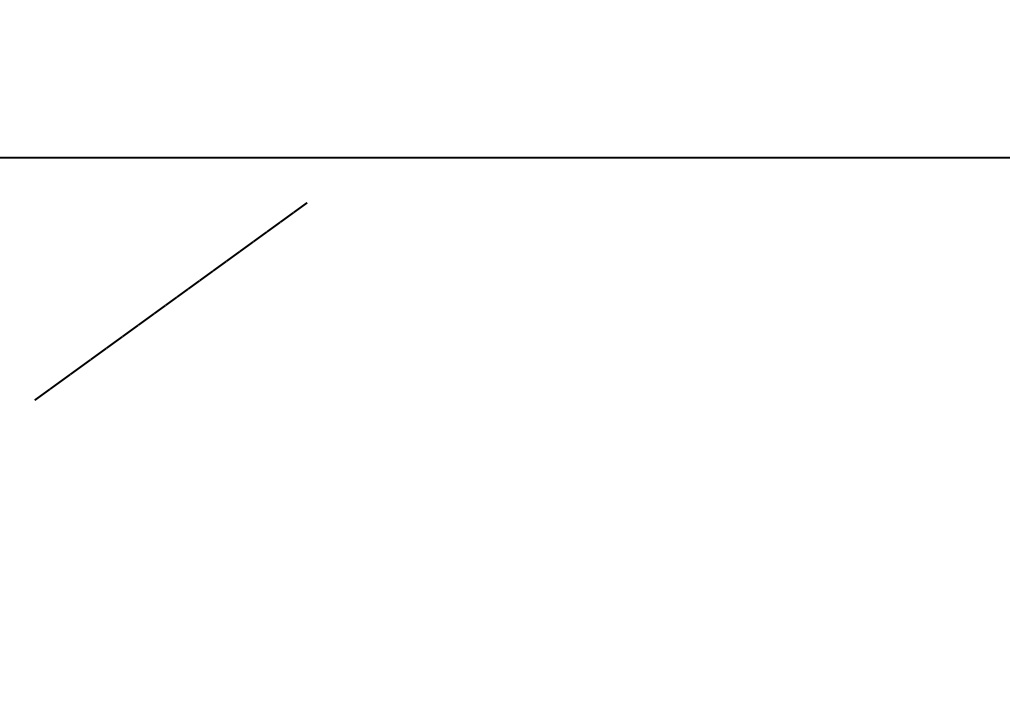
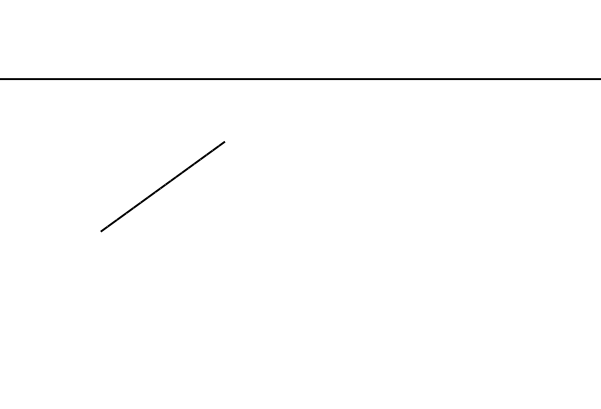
line: (170, 301) -> (162, 186), moved

